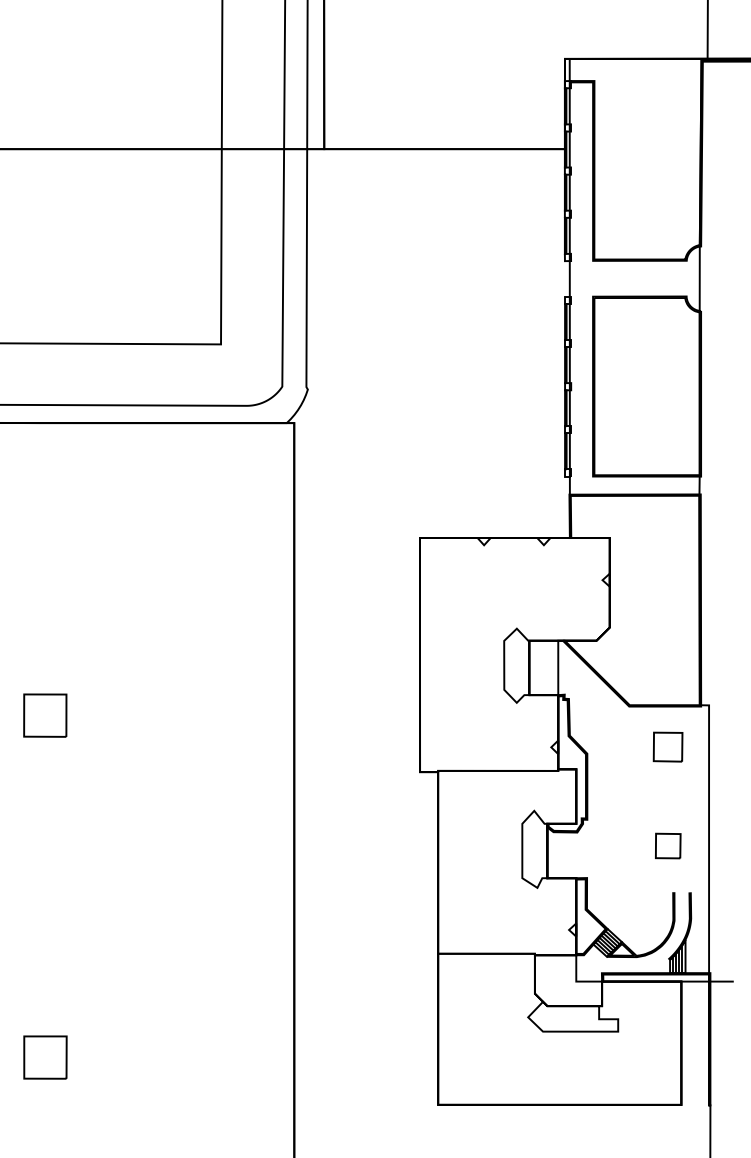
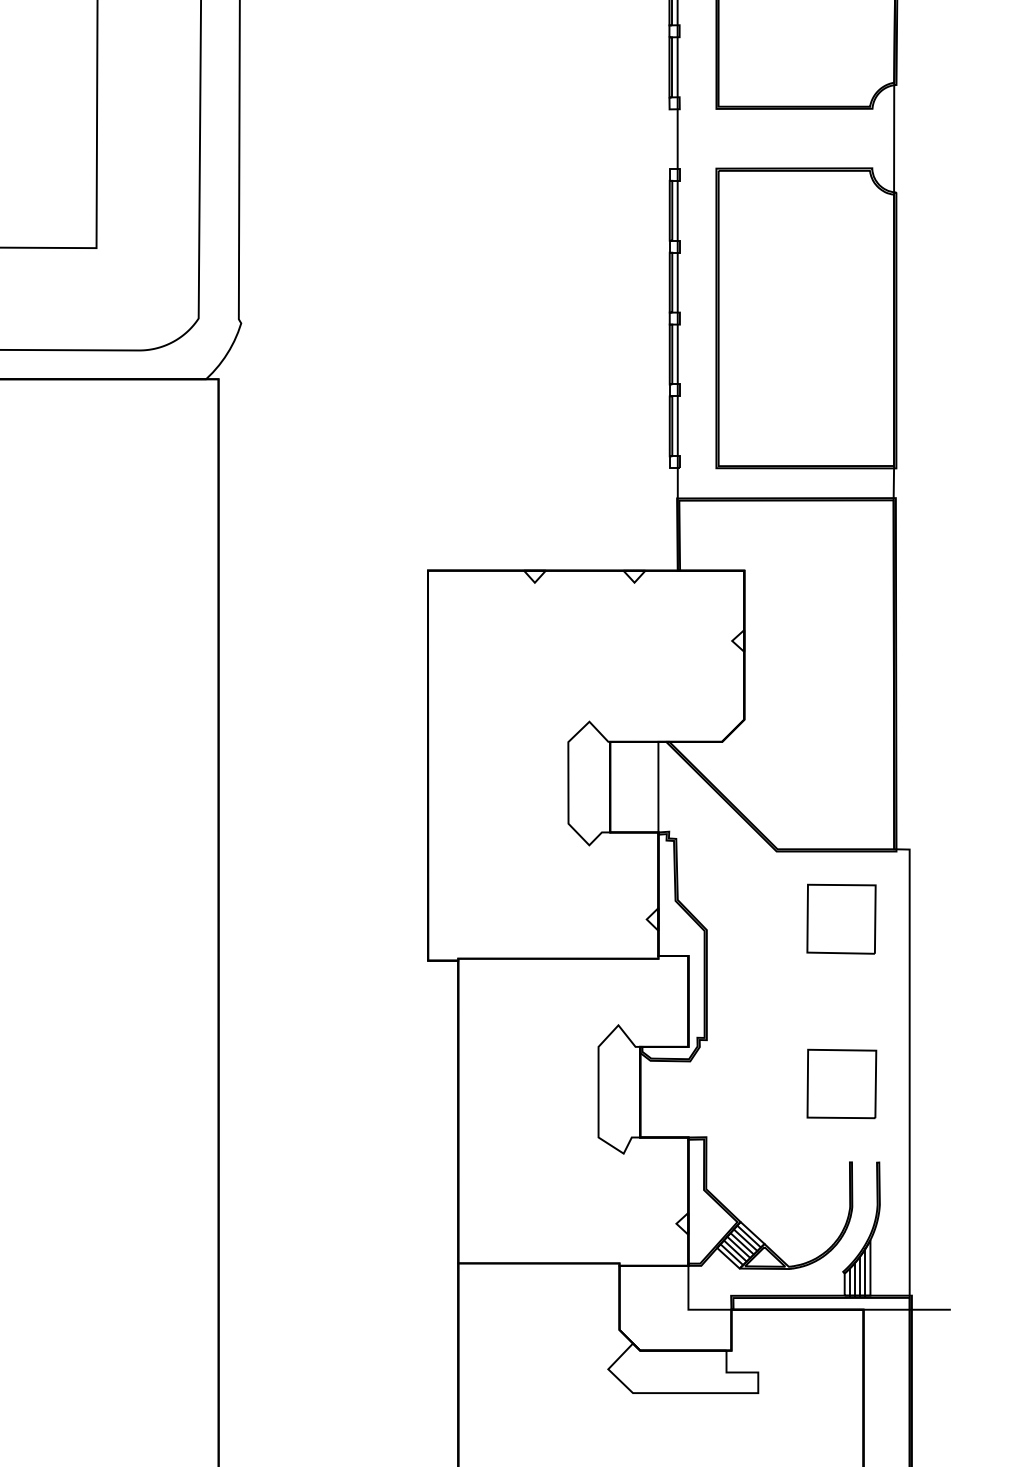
part: (667, 746) -> (840, 918), size x1.43
part: (667, 845) -> (840, 1082), size x1.67

